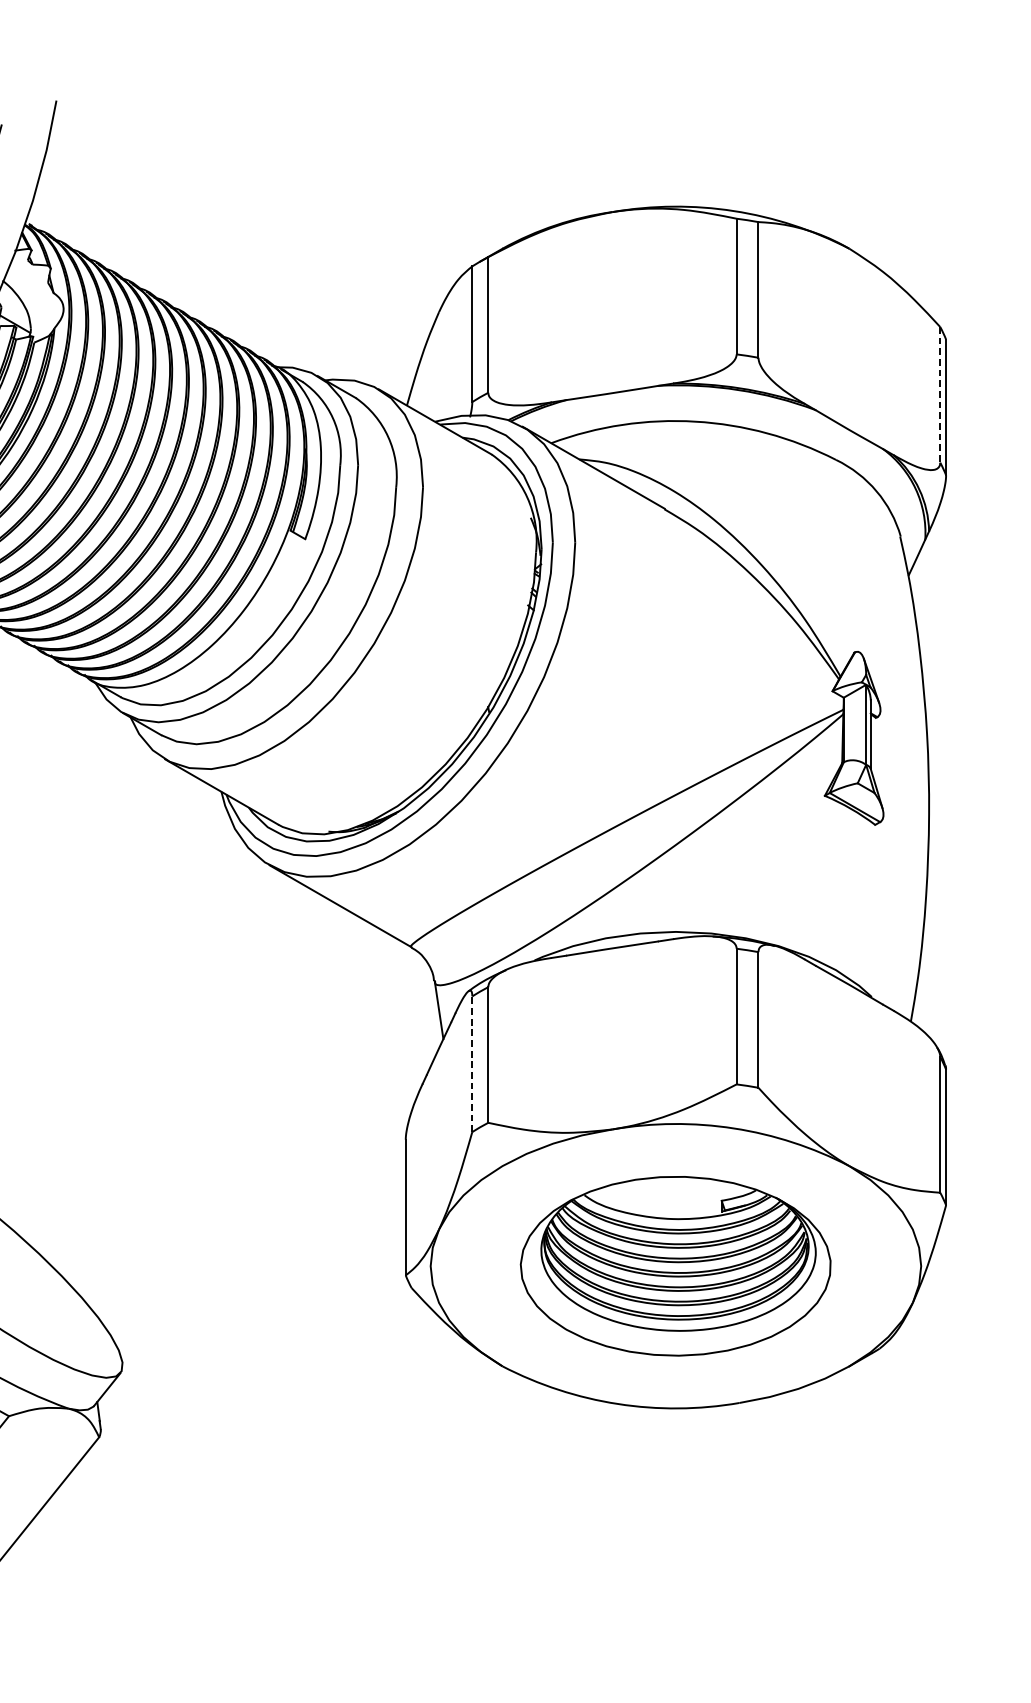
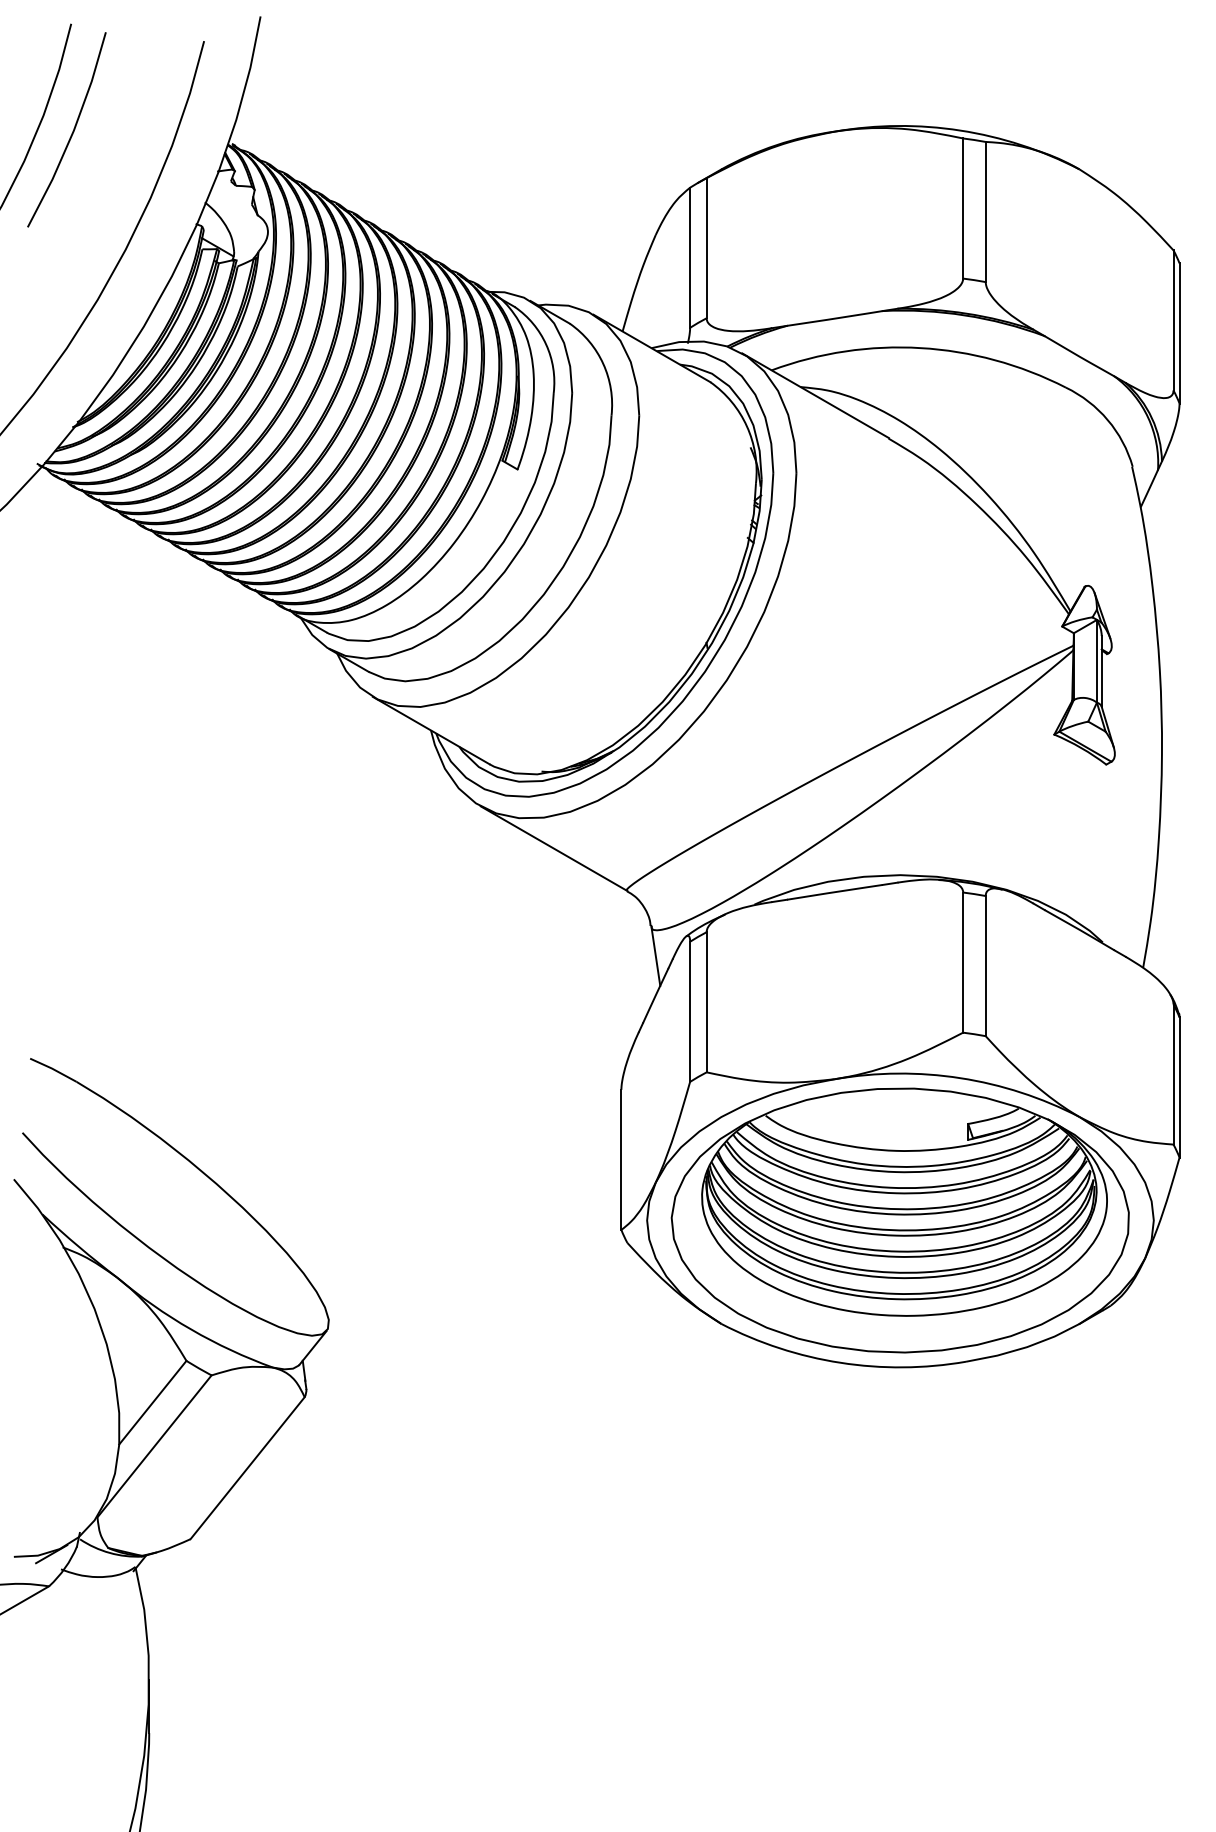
line: (940, 394) -> (1173, 320), dashed -> solid
line: (472, 1063) -> (690, 1011), dashed -> solid
part: (675, 1266) -> (899, 1220), size x1.43

